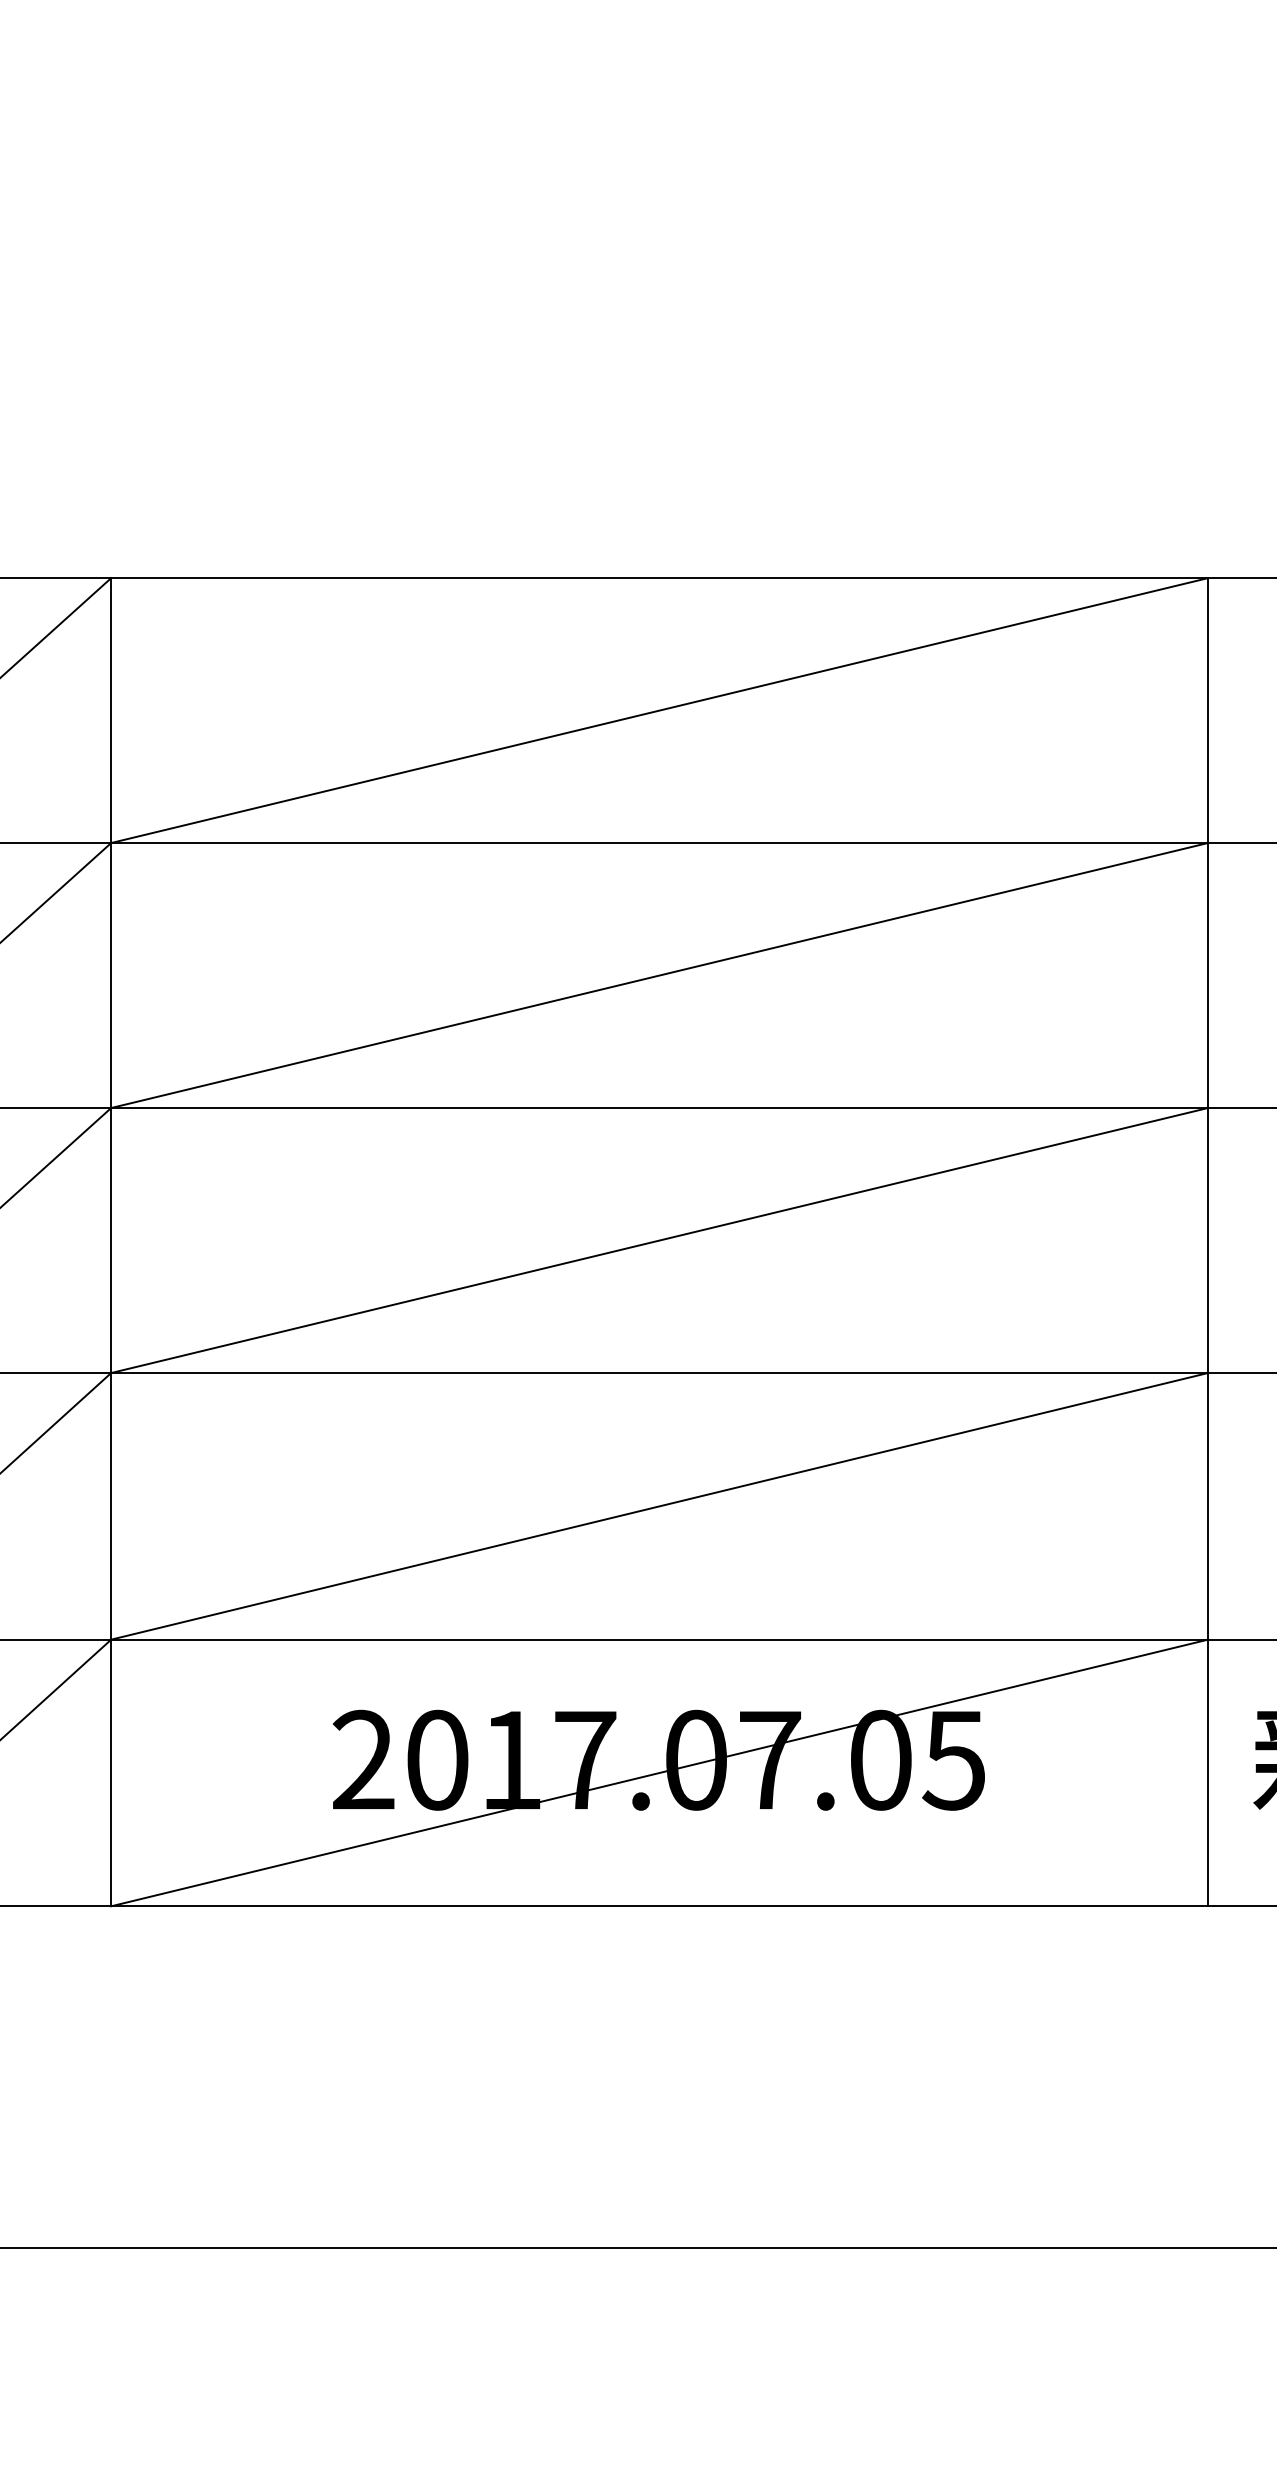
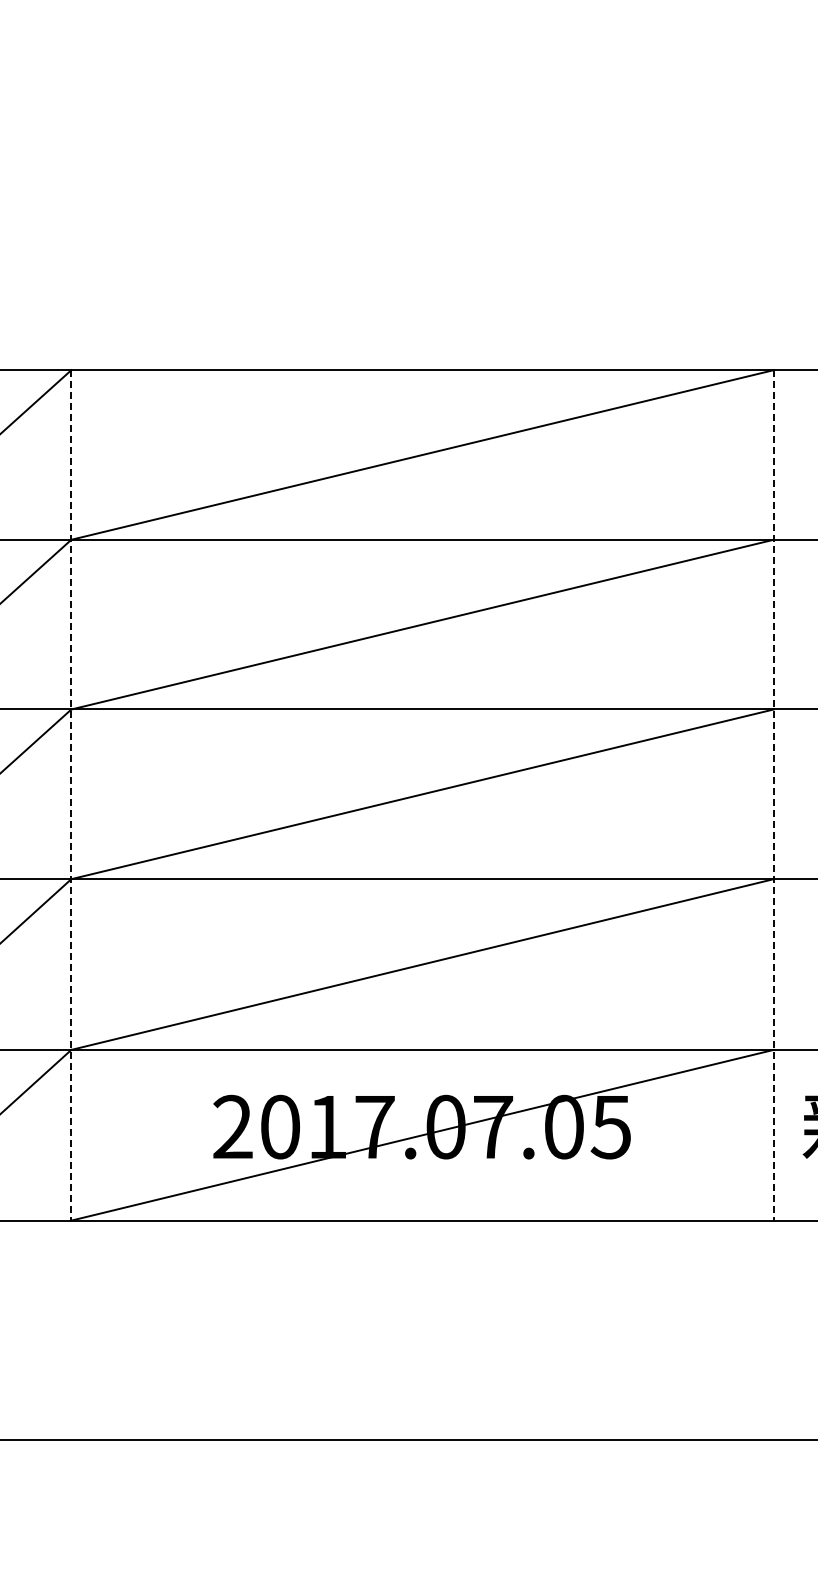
line: (111, 1242) -> (71, 795), solid -> dashed
line: (1207, 1242) -> (773, 795), solid -> dashed

